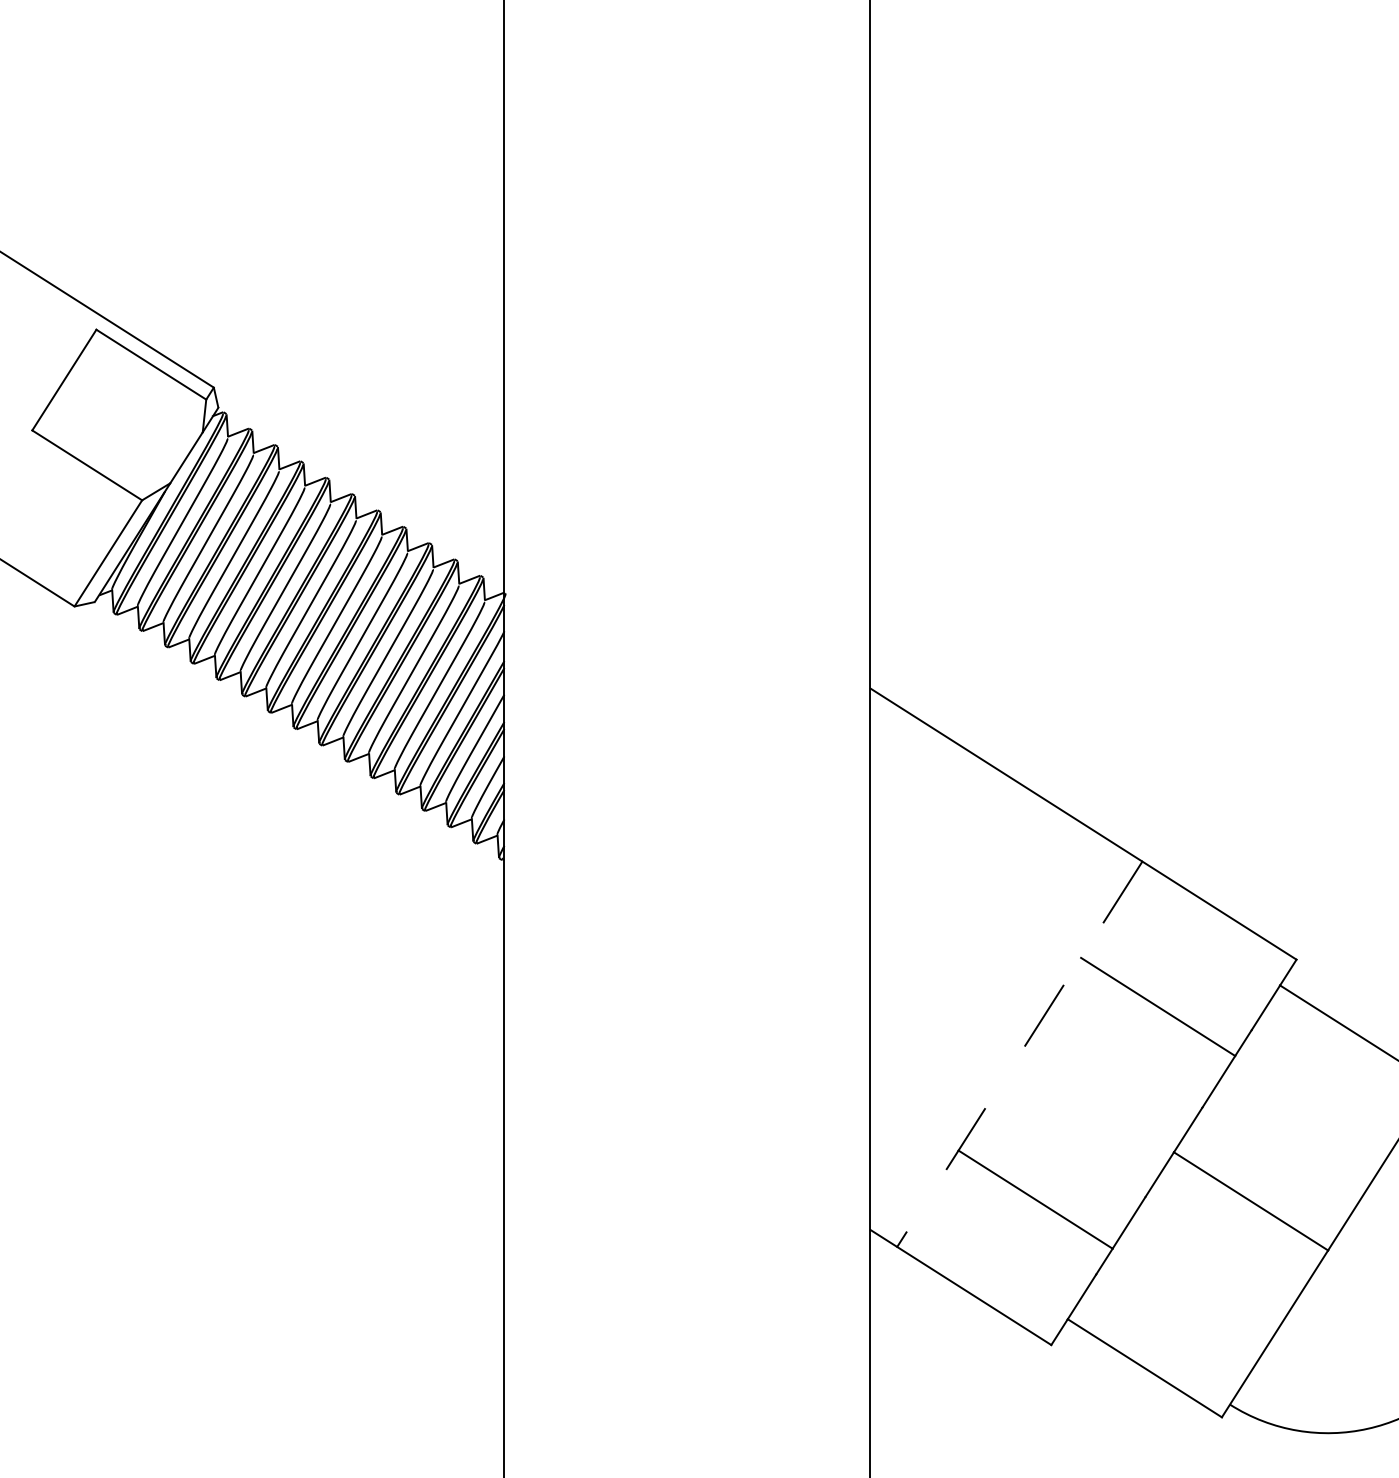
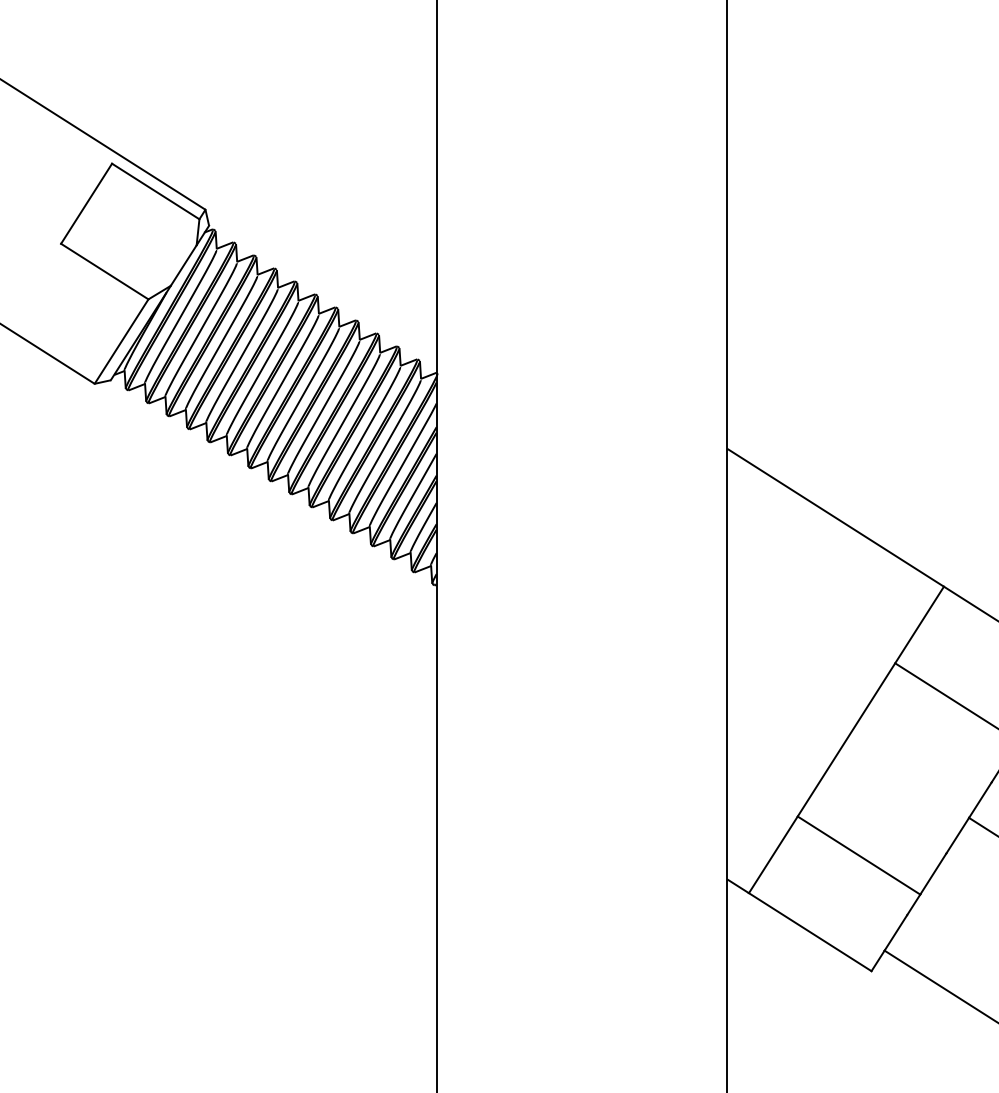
line: (1019, 1054) -> (846, 740), dashed -> solid

